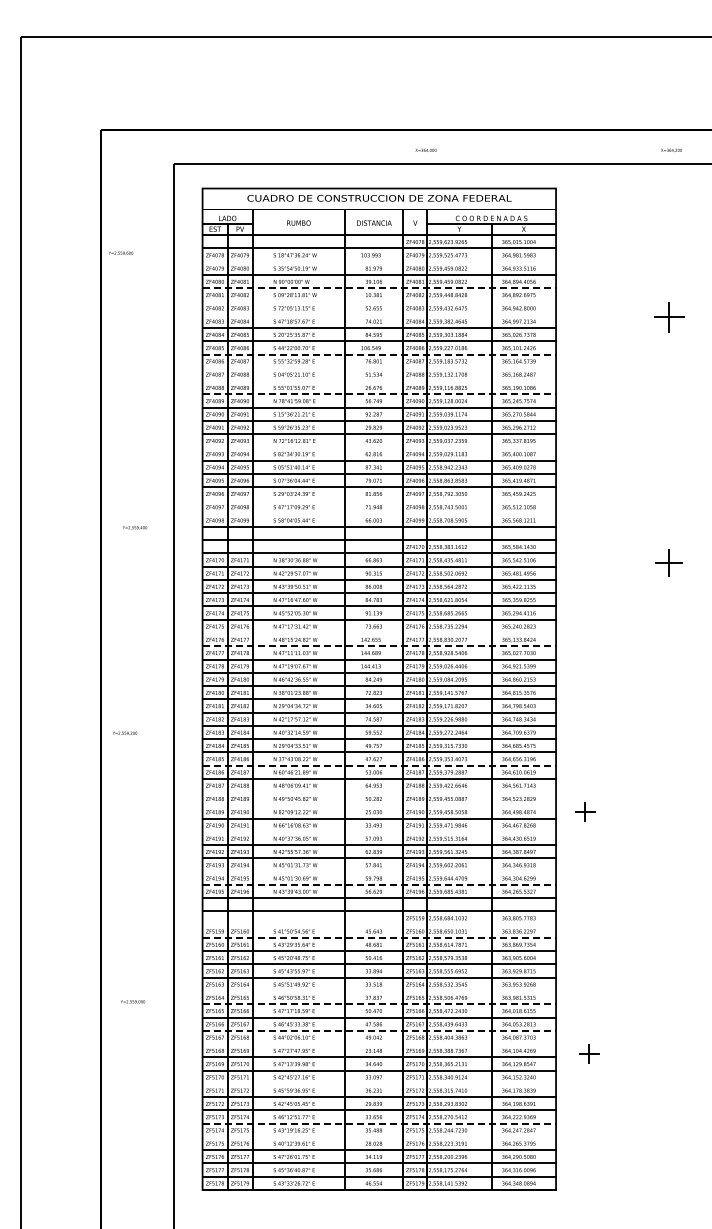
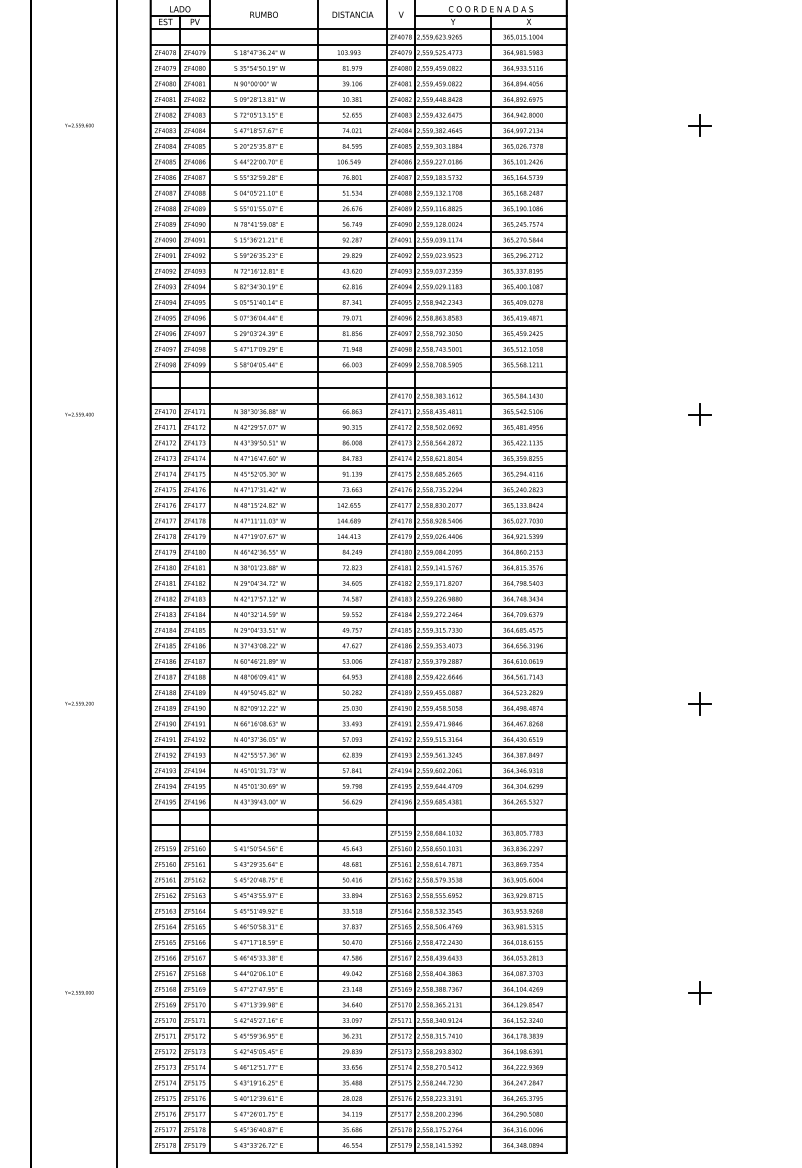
text: (121, 252) -> (79, 124), moved
line: (379, 261) -> (359, 59), added
line: (379, 288) -> (359, 91), dashed -> solid
line: (379, 301) -> (359, 107), added
line: (379, 314) -> (359, 122), added
part: (669, 316) -> (700, 124), size x0.62
line: (379, 354) -> (359, 169), dashed -> solid
line: (379, 367) -> (359, 184), added
line: (379, 381) -> (359, 201), added
line: (379, 394) -> (359, 216), dashed -> solid
line: (379, 447) -> (359, 278), added
line: (379, 500) -> (359, 341), added
line: (379, 513) -> (359, 356), added
text: (135, 527) -> (79, 414), moved
part: (669, 562) -> (700, 414), size x0.71
line: (379, 633) -> (359, 497), added
line: (379, 646) -> (359, 513), dashed -> solid
text: (125, 732) -> (79, 702), moved
line: (379, 765) -> (359, 653), dashed -> solid
line: (379, 792) -> (359, 685), added
line: (379, 805) -> (359, 700), added
part: (585, 811) -> (700, 702), moved
line: (379, 831) -> (359, 731), added
line: (379, 871) -> (359, 778), added
line: (379, 884) -> (359, 793), dashed -> solid
line: (379, 924) -> (359, 840), added
line: (379, 937) -> (359, 855), dashed -> solid
line: (379, 991) -> (359, 919), added
text: (133, 1001) -> (79, 992), moved
line: (379, 1004) -> (359, 934), dashed -> solid
line: (379, 1030) -> (359, 965), dashed -> solid
line: (379, 1044) -> (359, 981), added
part: (589, 1053) -> (700, 992), moved
line: (379, 1083) -> (359, 1027), added
line: (379, 1123) -> (359, 1074), dashed -> solid
line: (379, 1136) -> (359, 1090), added

